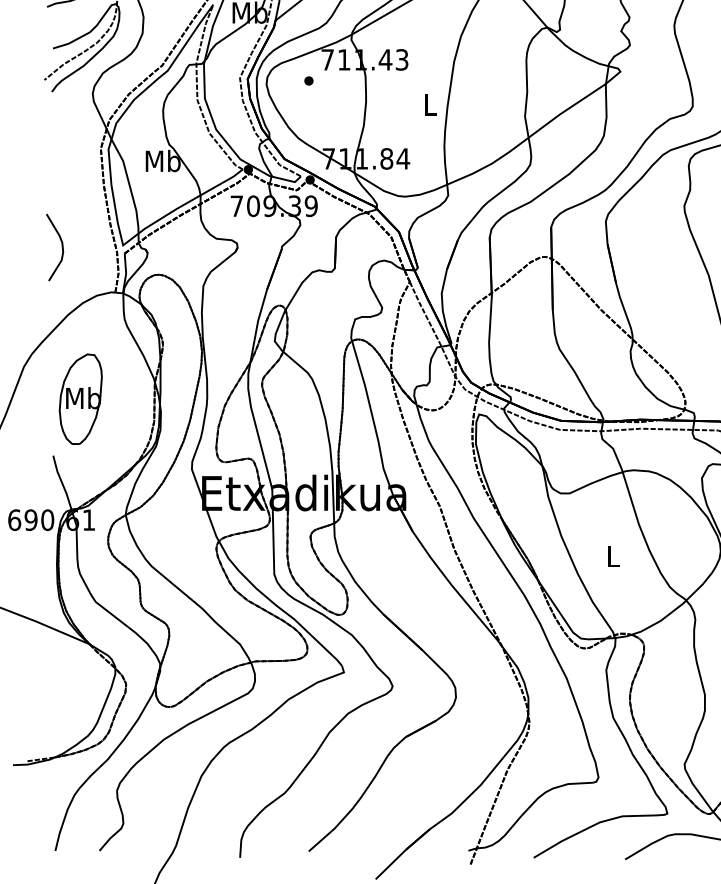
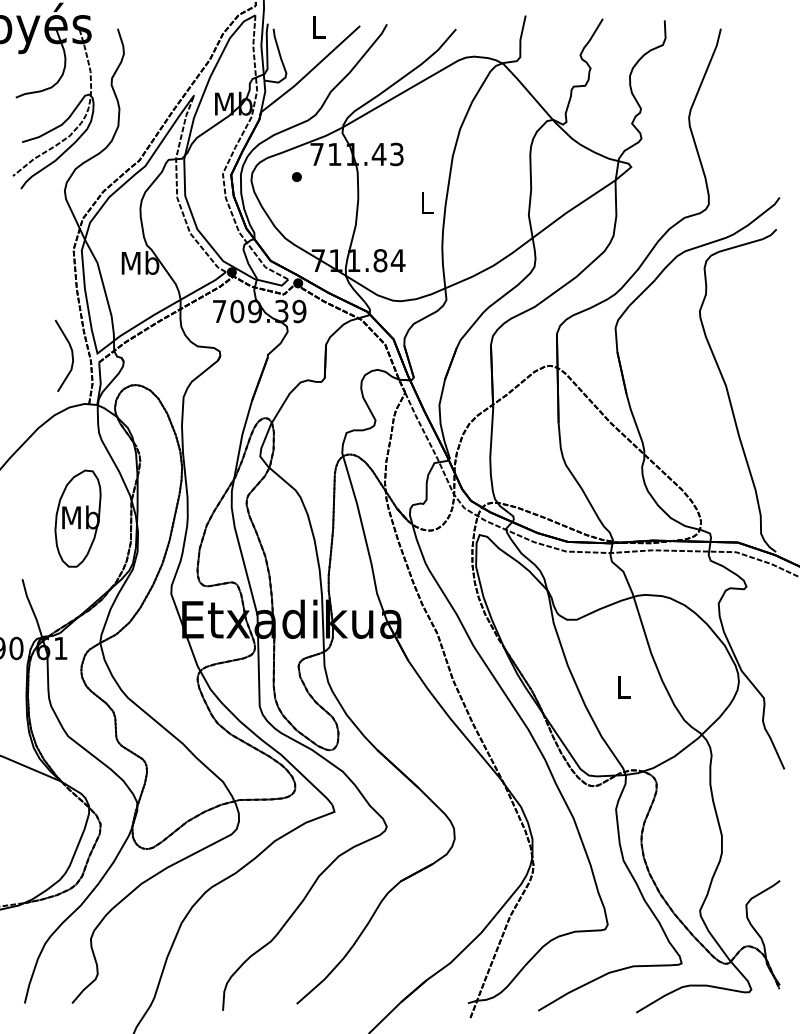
curve: (61, 247) -> (71, 355), moved
part: (80, 399) -> (77, 518), moved

